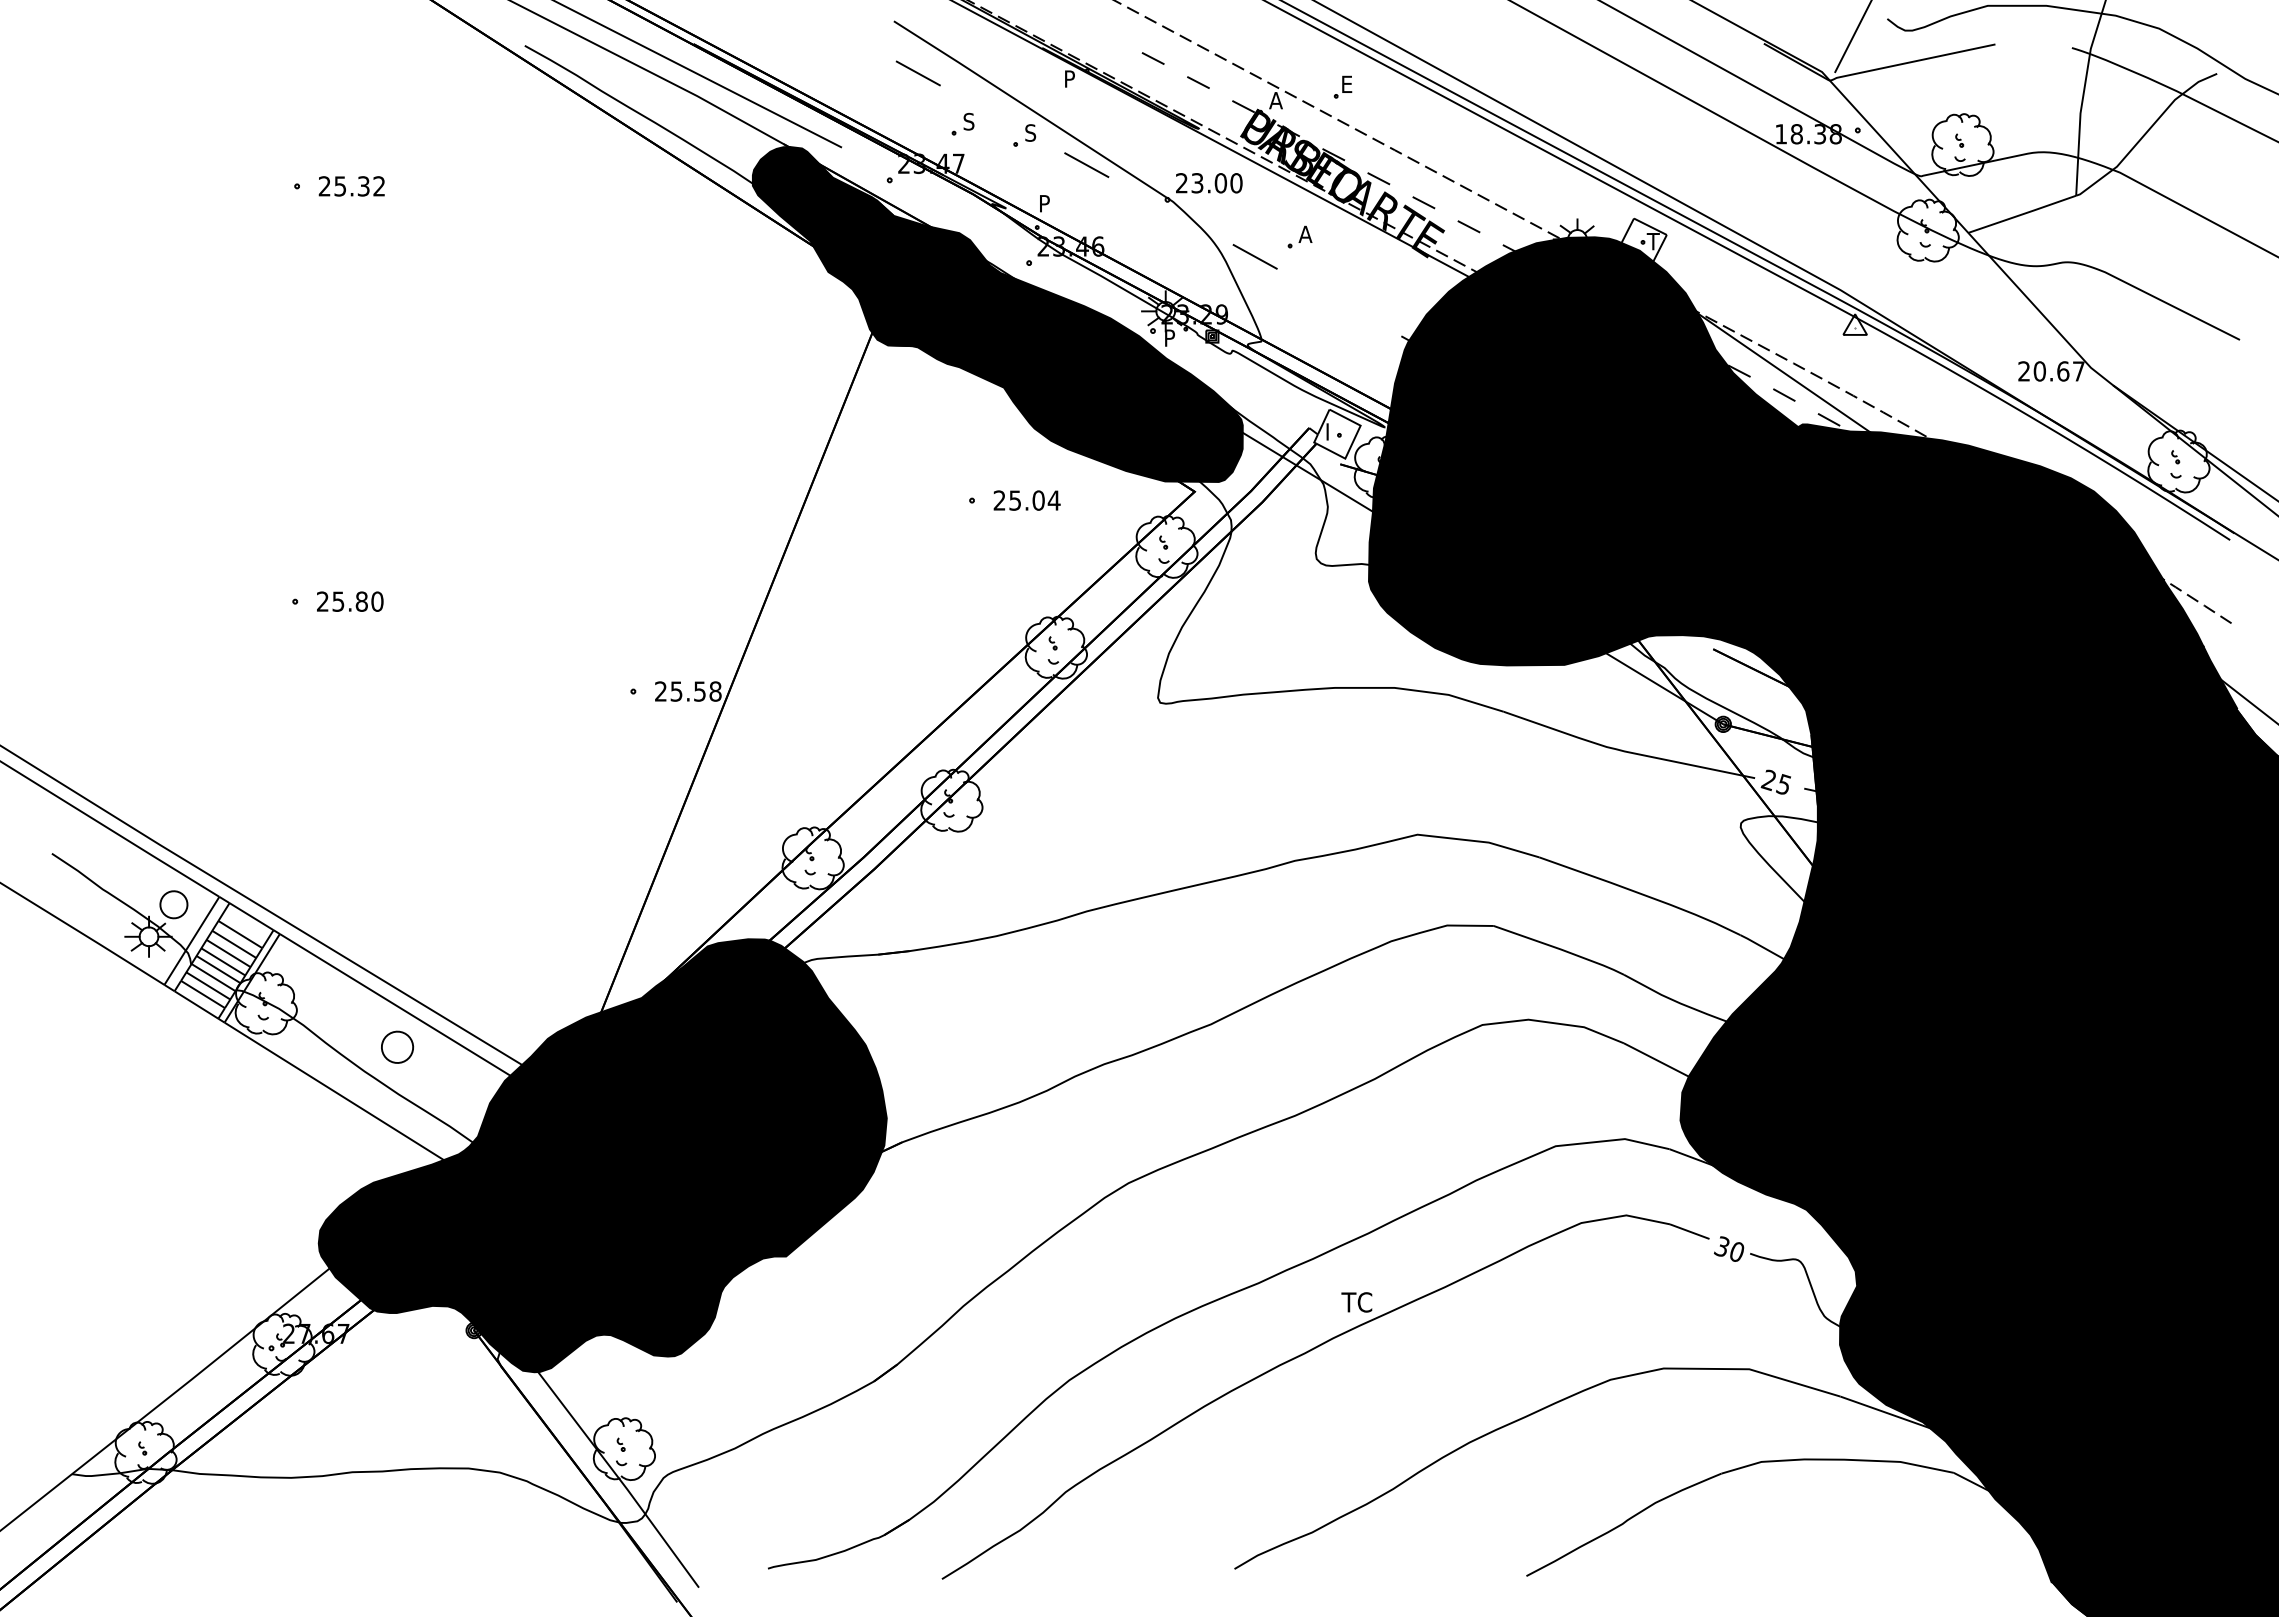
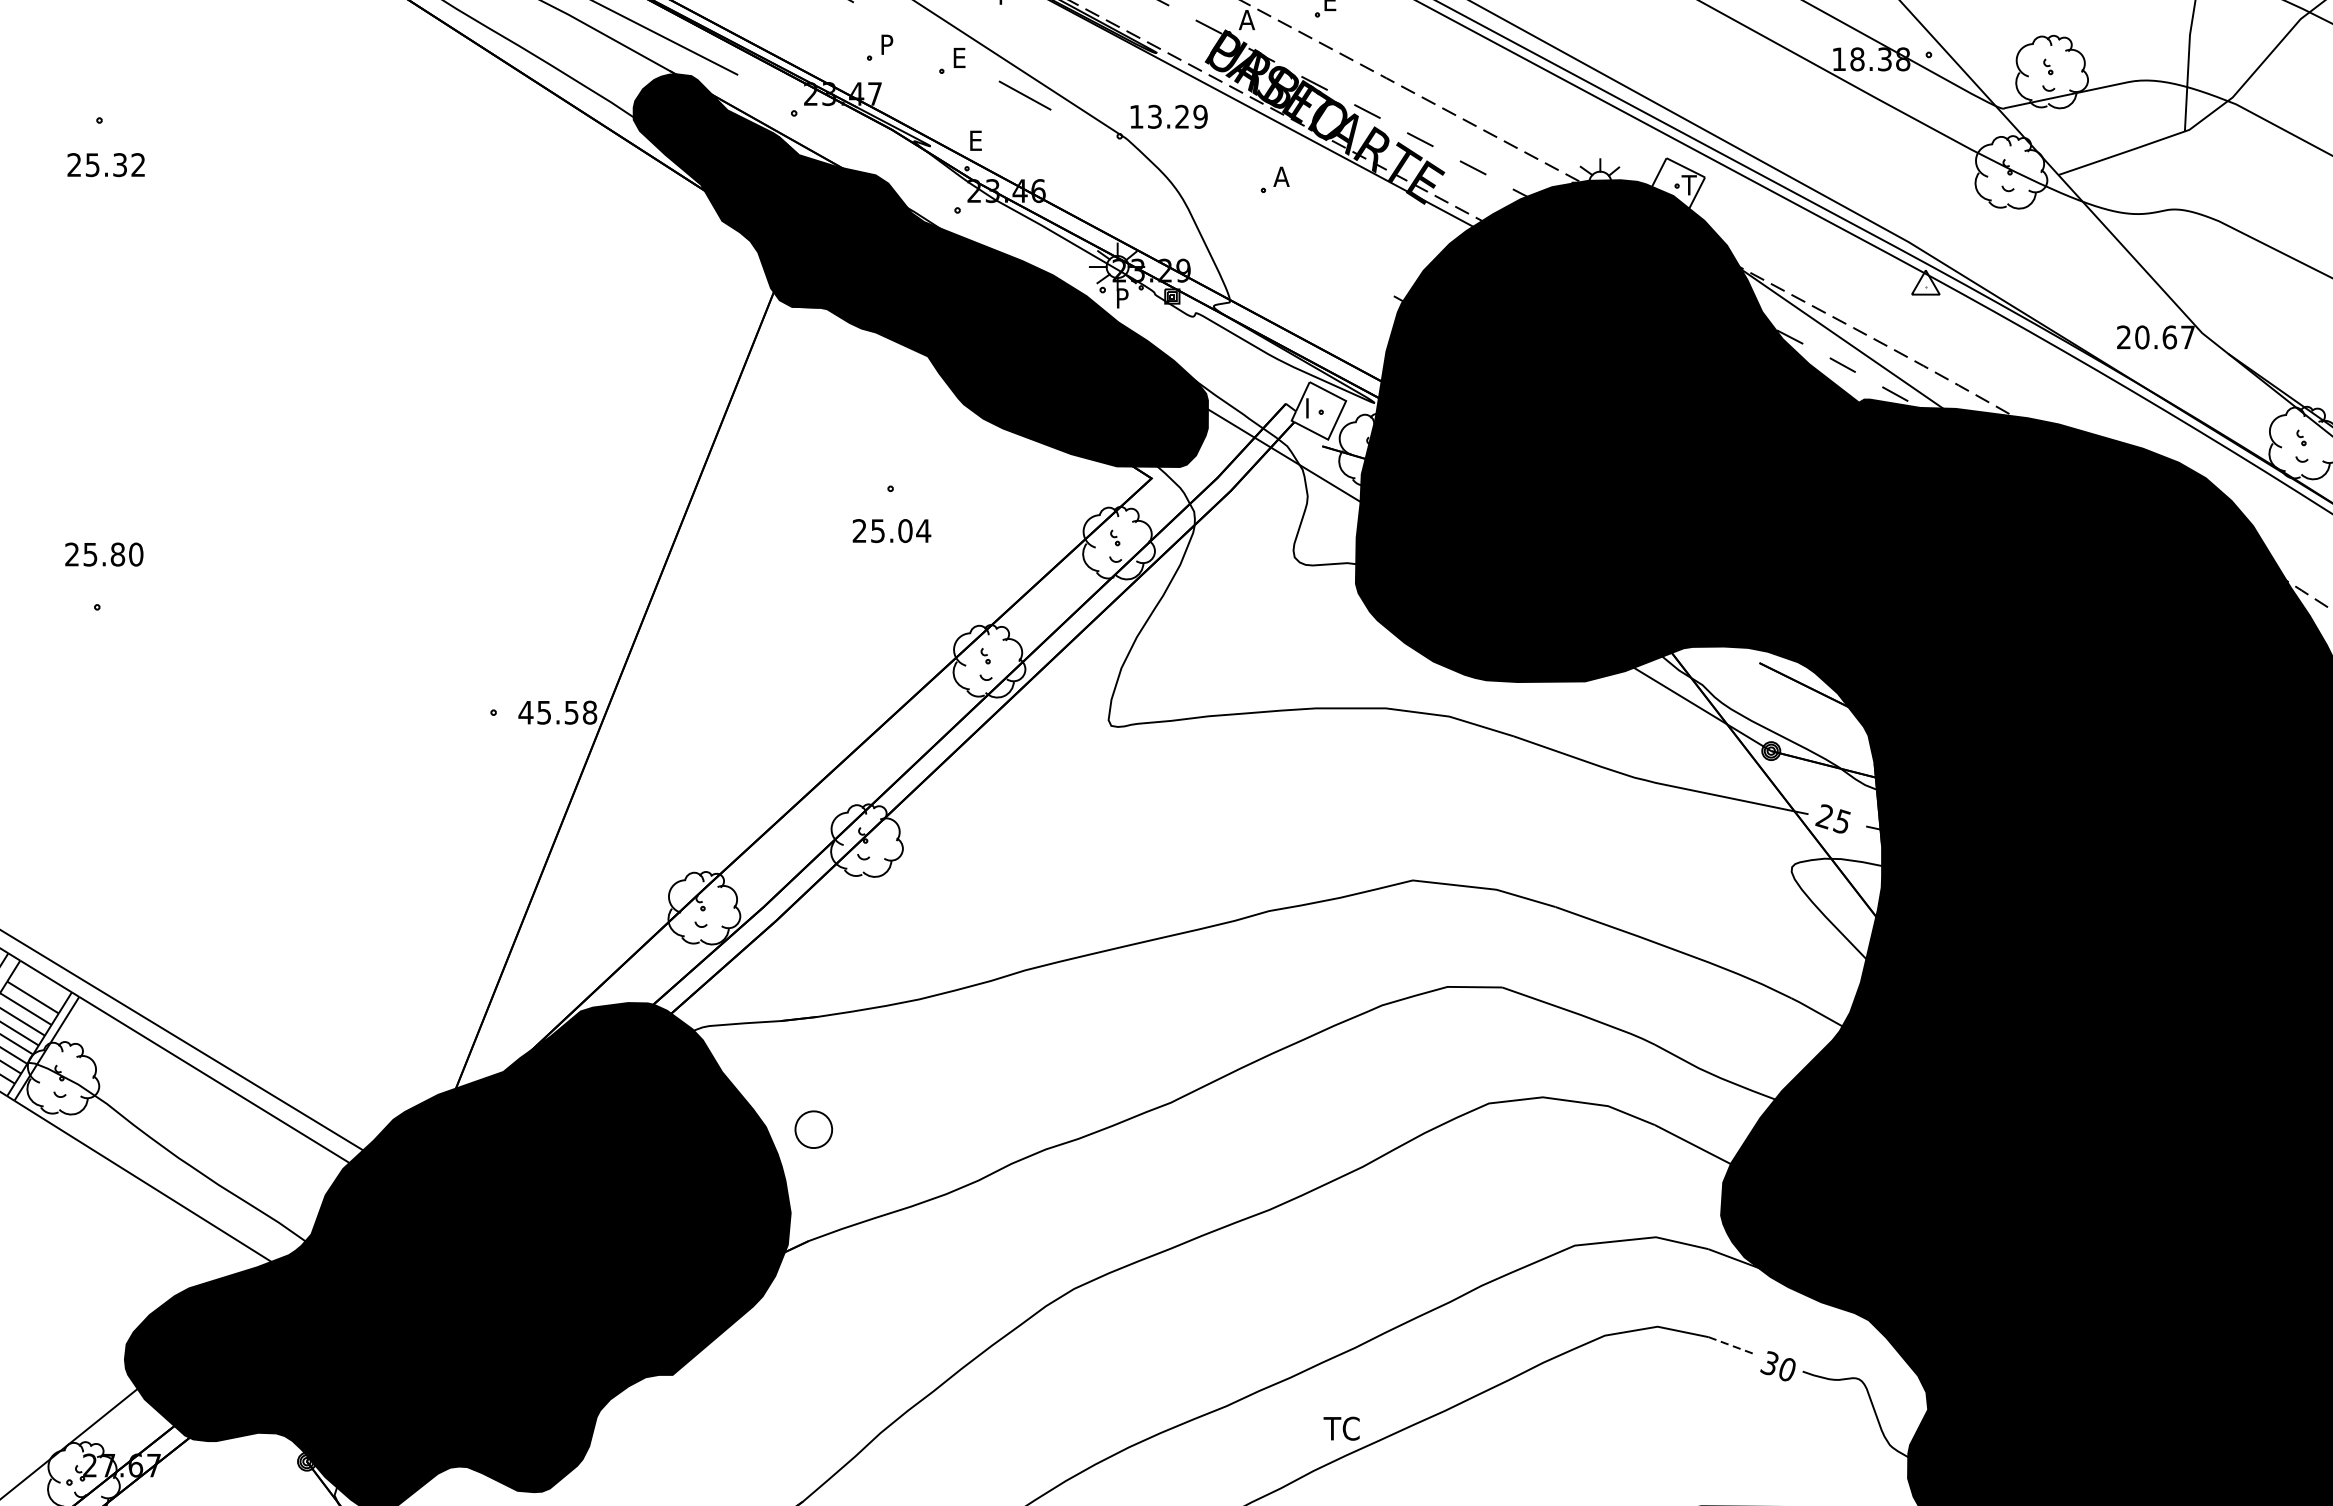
text: (968, 121) -> (886, 44), S -> P
text: (1030, 132) -> (959, 57), S -> E
text: (1209, 183) -> (1168, 117), 23.00 -> 13.29
text: (351, 186) -> (105, 165), moved
text: (1045, 203) -> (976, 140), P -> E
line: (1254, 256) -> (1221, 202), removed
text: (1026, 500) -> (891, 530), moved
text: (350, 601) -> (104, 554), moved
text: (660, 691) -> (525, 712), 25.58 -> 45.58
part: (397, 1046) -> (813, 1128), moved
line: (1690, 1231) -> (1732, 1345), solid -> dashed

